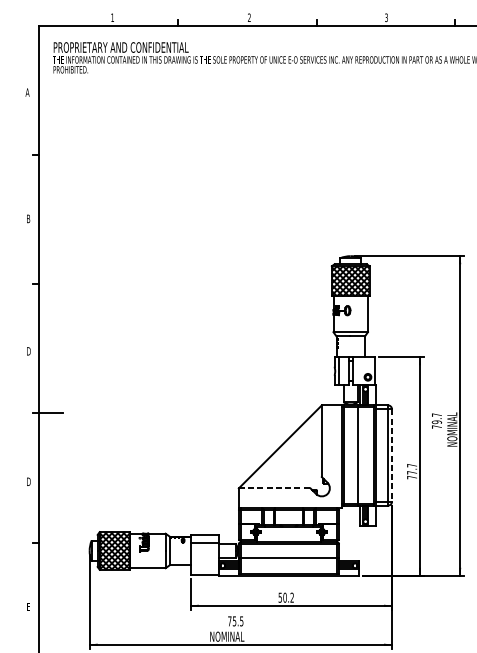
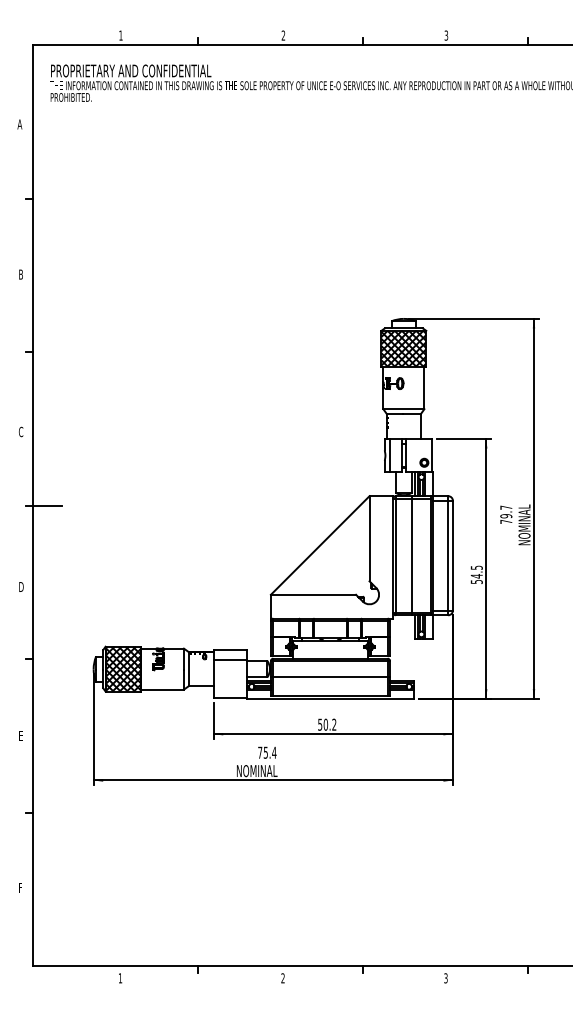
text: (28, 350) -> (20, 431), D -> C
line: (391, 455) -> (452, 555), dashed -> solid
text: (411, 471) -> (476, 574), 77.7 -> 54.5
line: (274, 488) -> (313, 594), dashed -> solid
text: (241, 621) -> (274, 752), 75.5 -> 75.4

